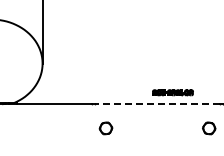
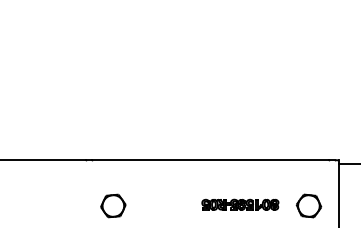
part: (172, 92) -> (239, 204), moved
line: (156, 104) -> (209, 160), dashed -> solid

